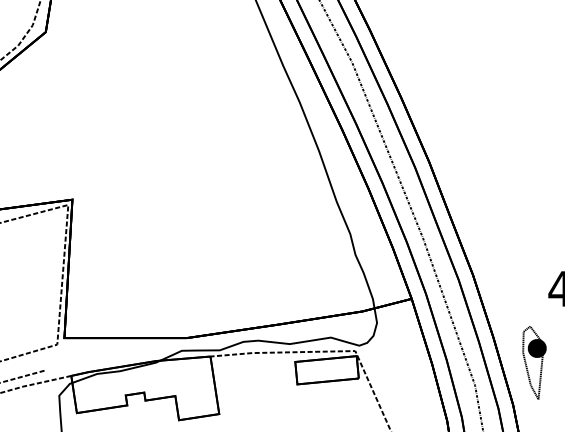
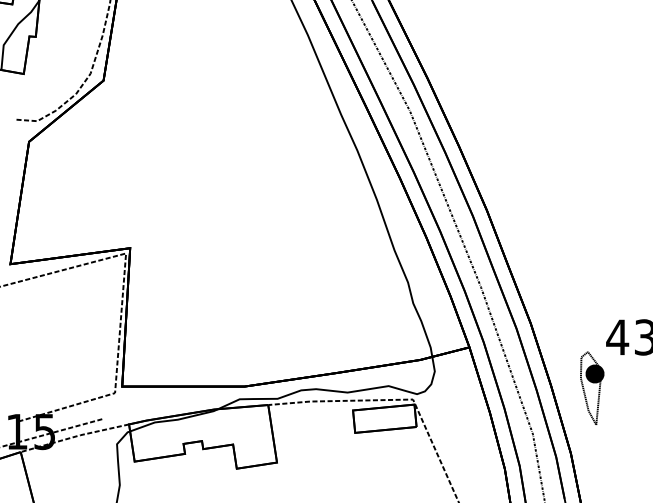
part: (534, 362) -> (592, 387), moved

